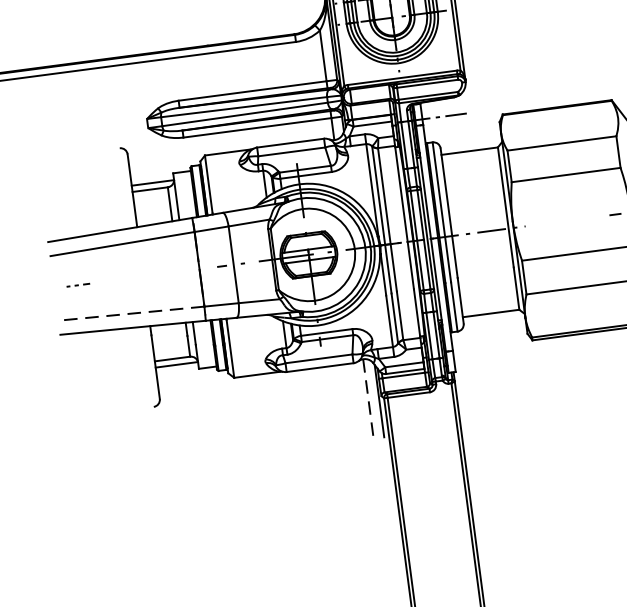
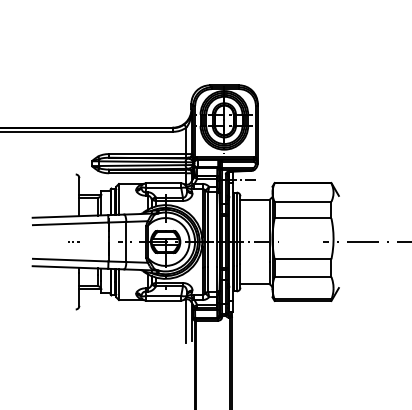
line: (76, 284) -> (73, 241), moved
line: (131, 314) -> (70, 260), dashed -> solid
line: (368, 399) -> (186, 320), dashed -> solid

